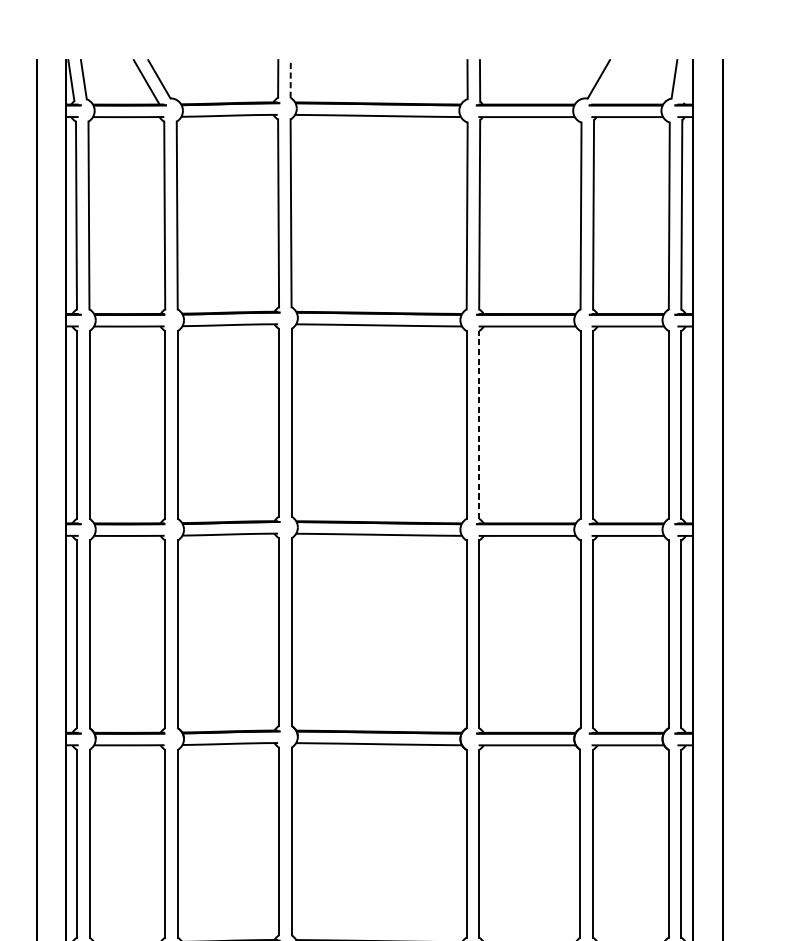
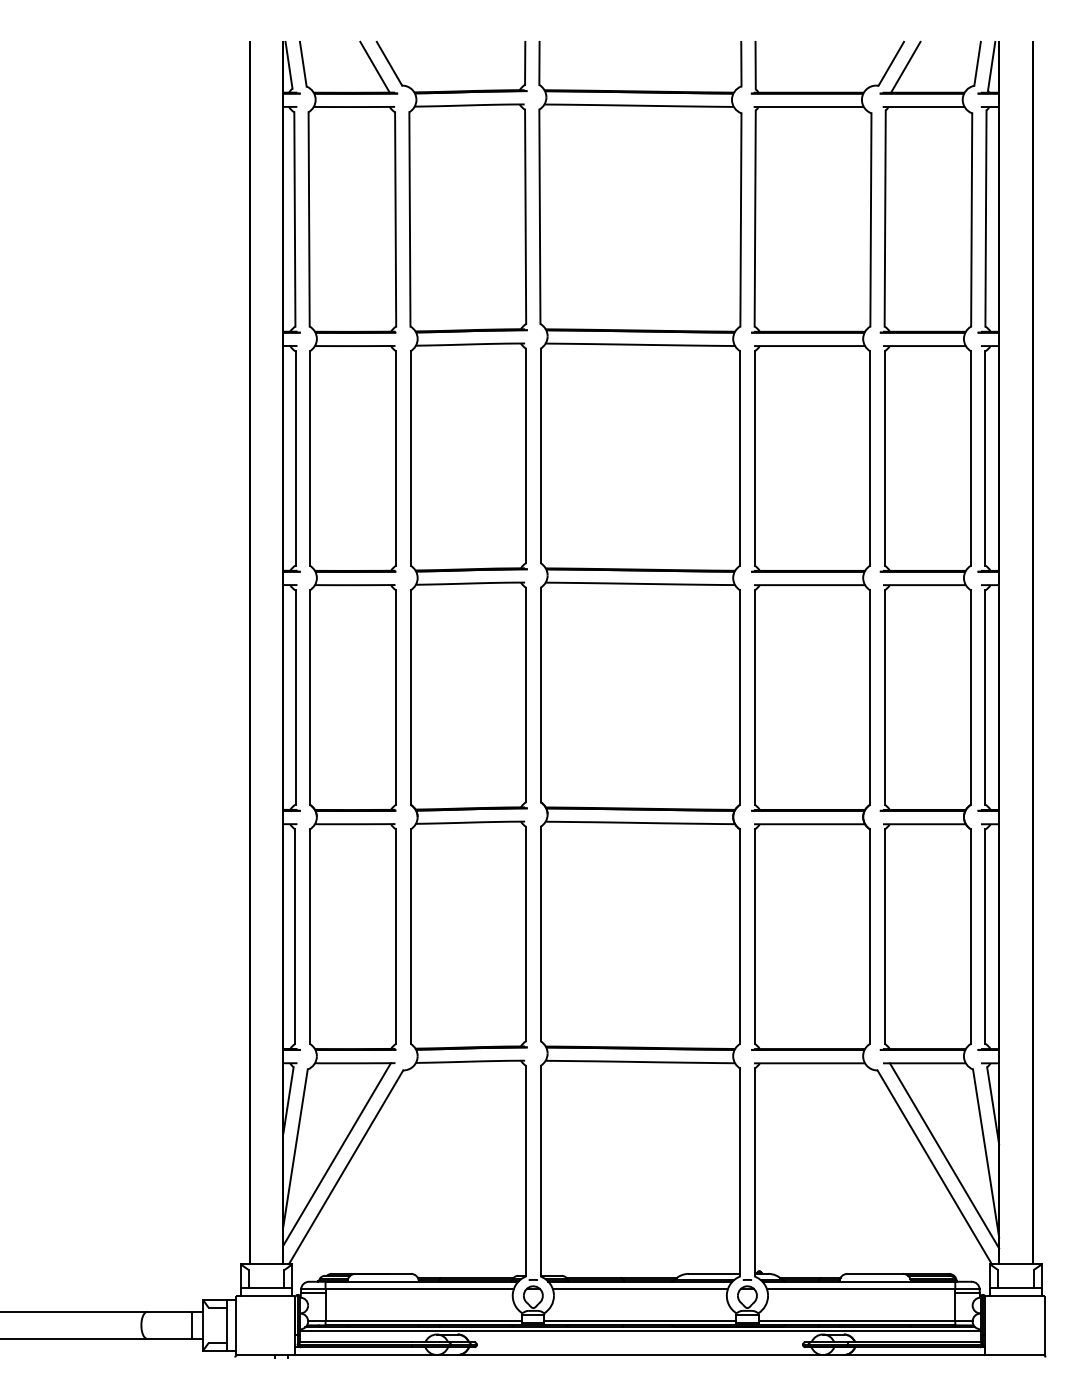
line: (290, 79) -> (539, 63), dashed -> solid
line: (686, 80) -> (991, 65), added
line: (611, 81) -> (905, 66), added
line: (479, 424) -> (754, 457), dashed -> solid

